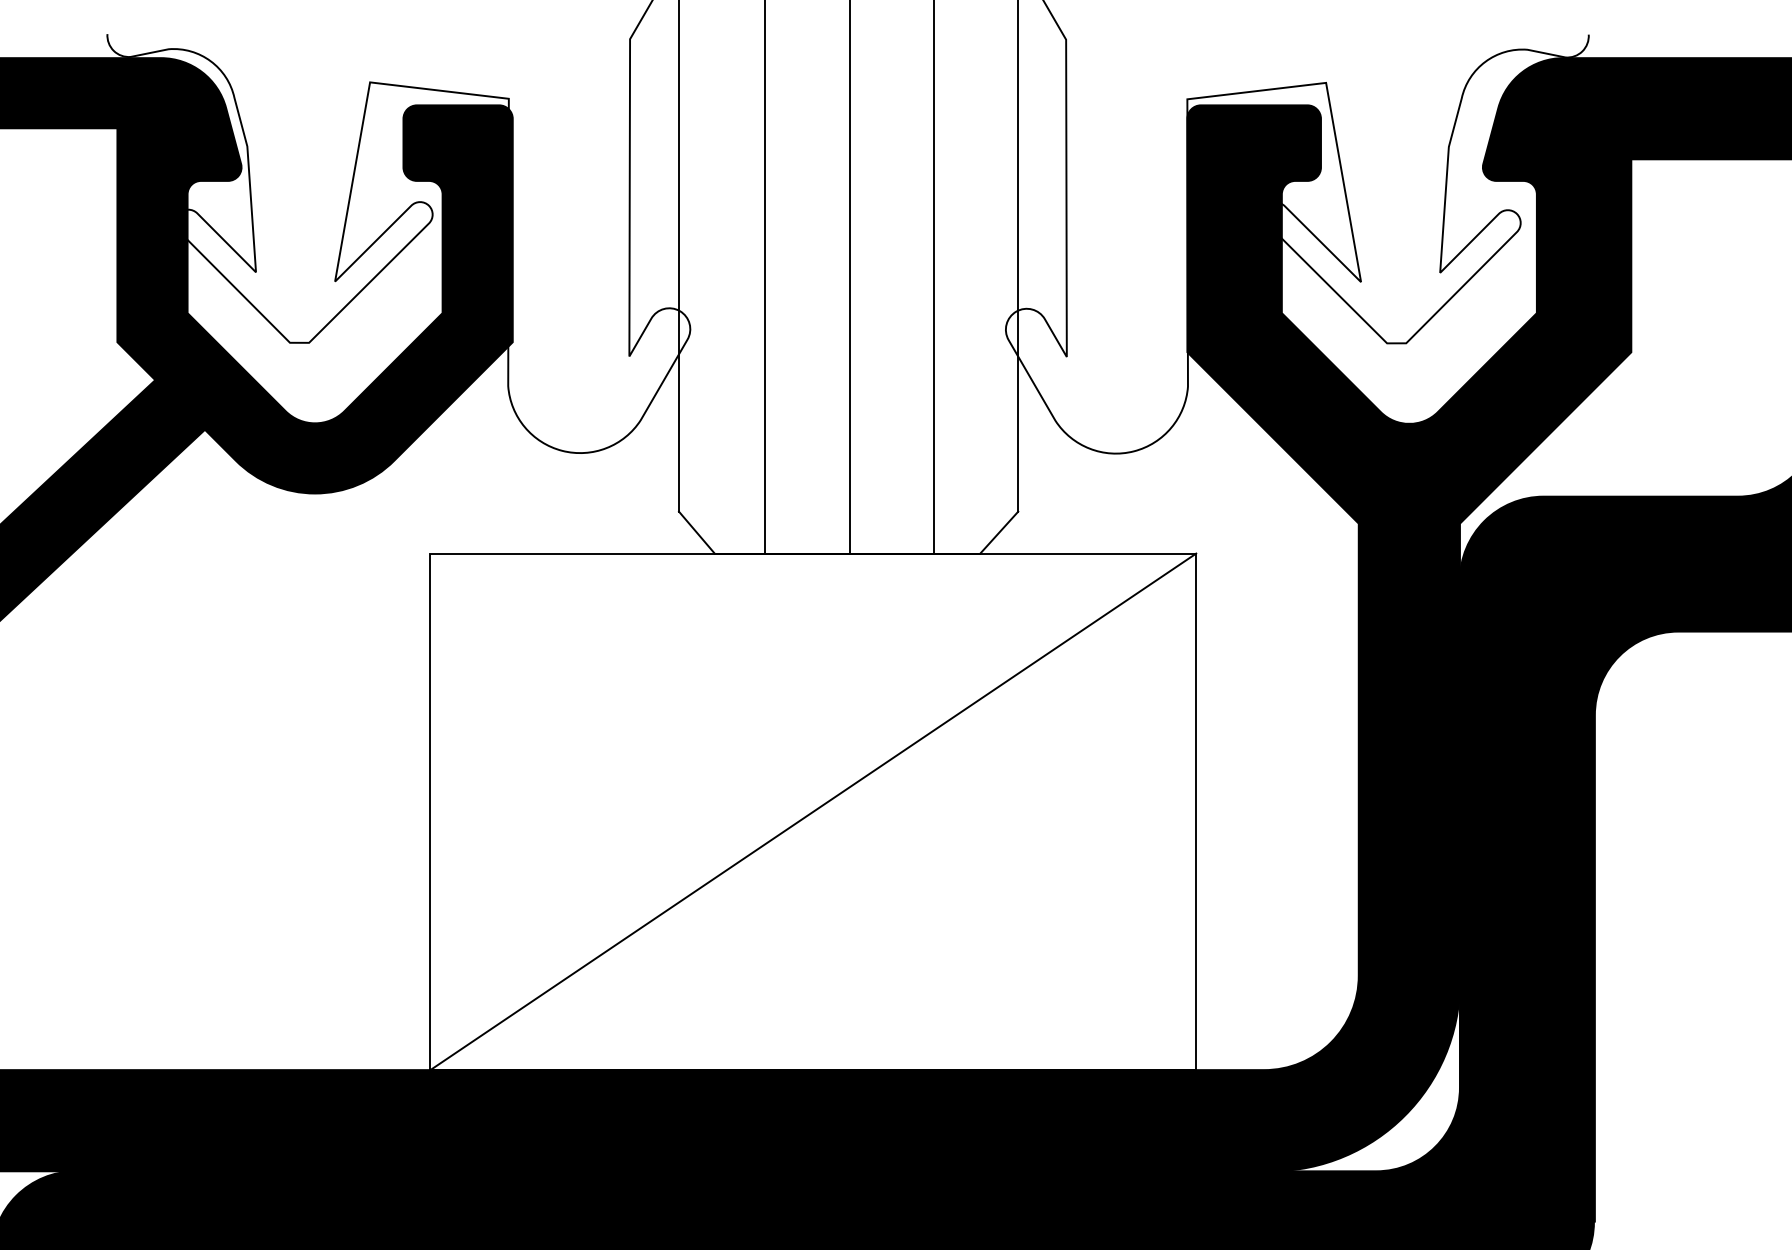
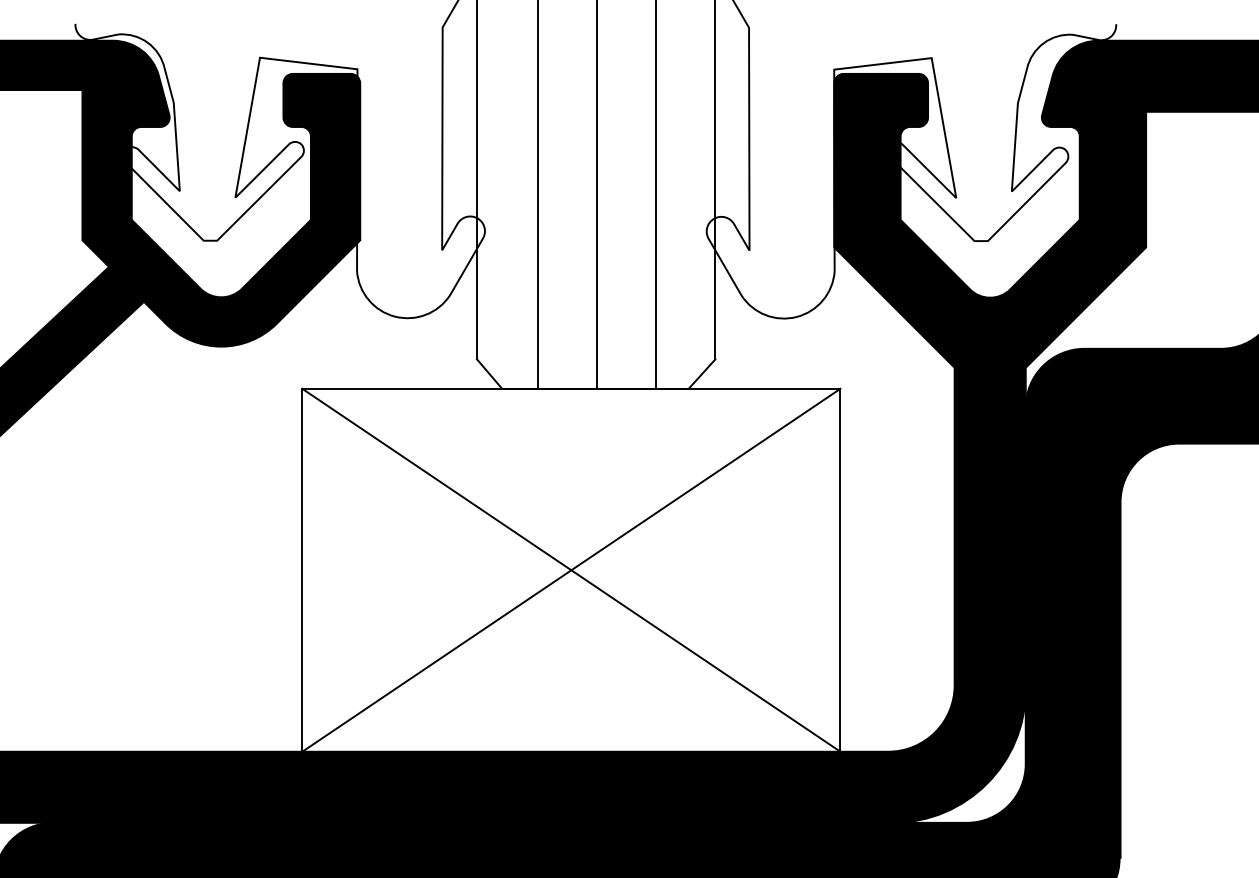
line: (813, 811) -> (571, 570), added

